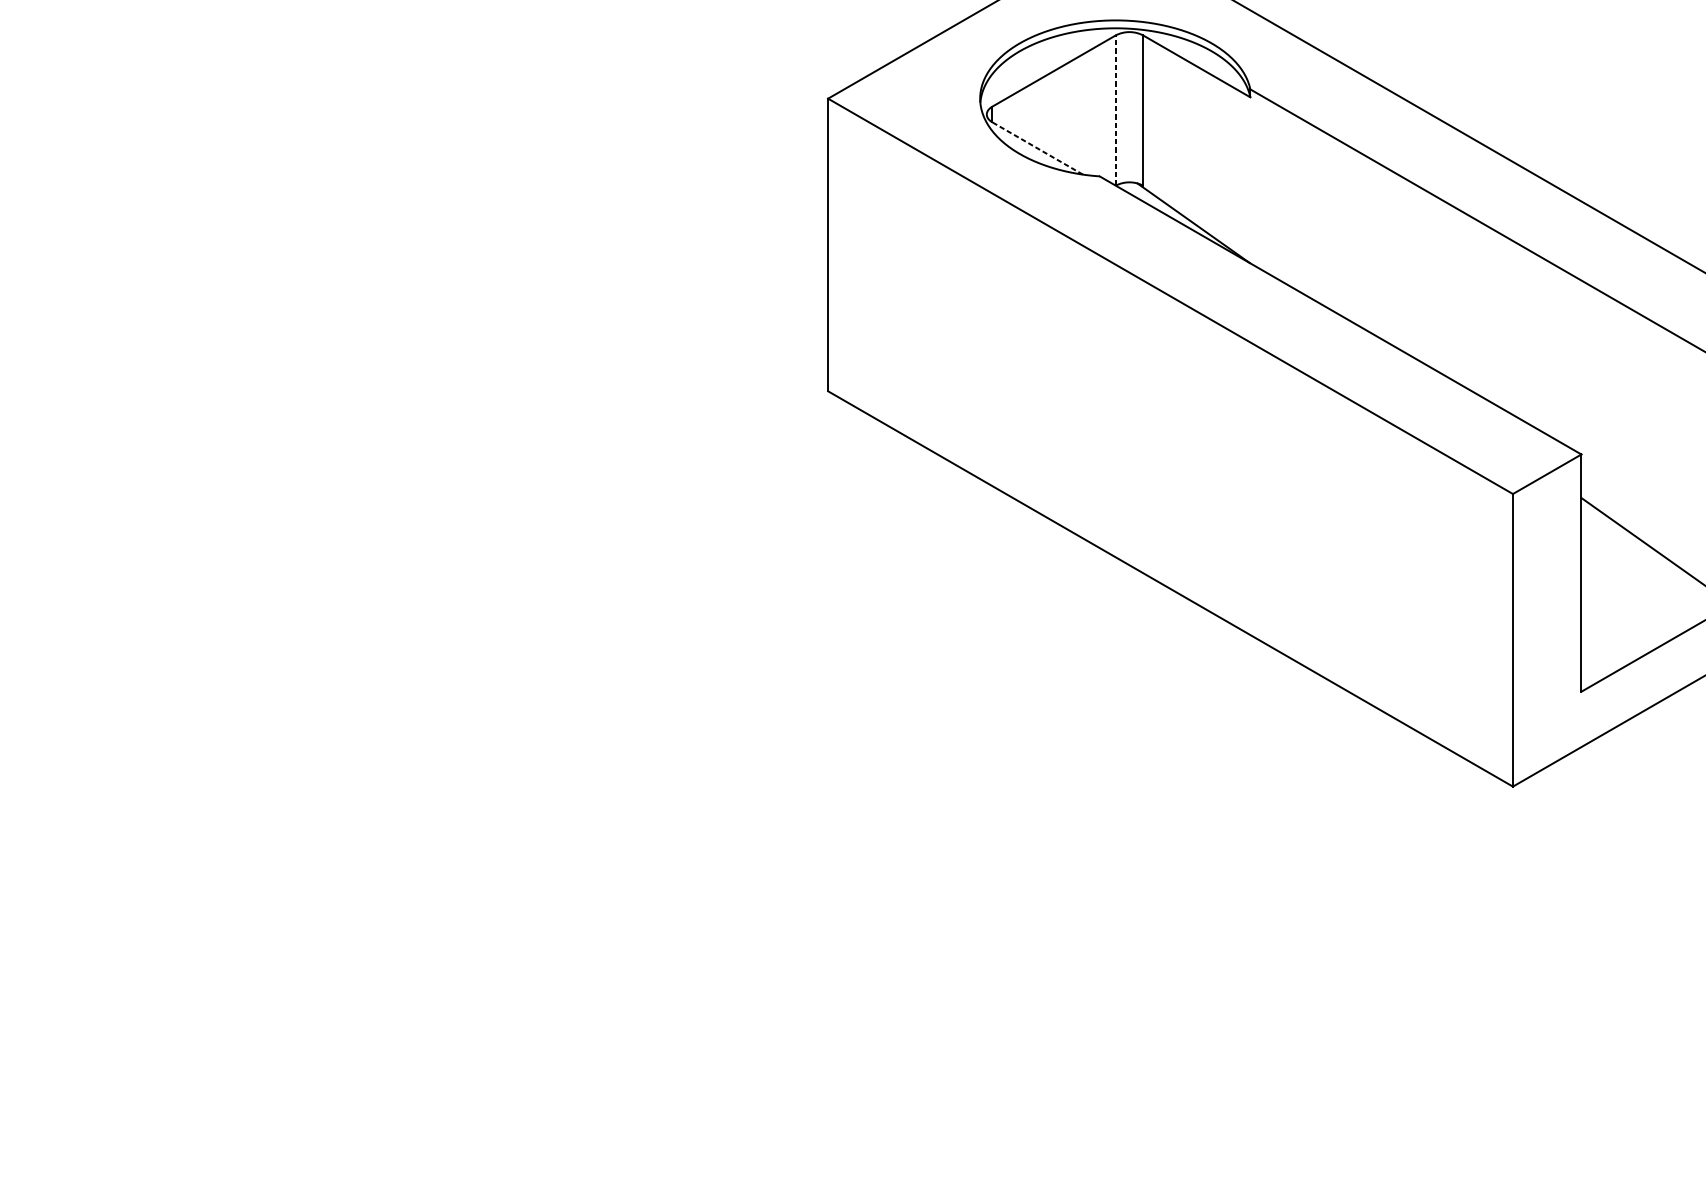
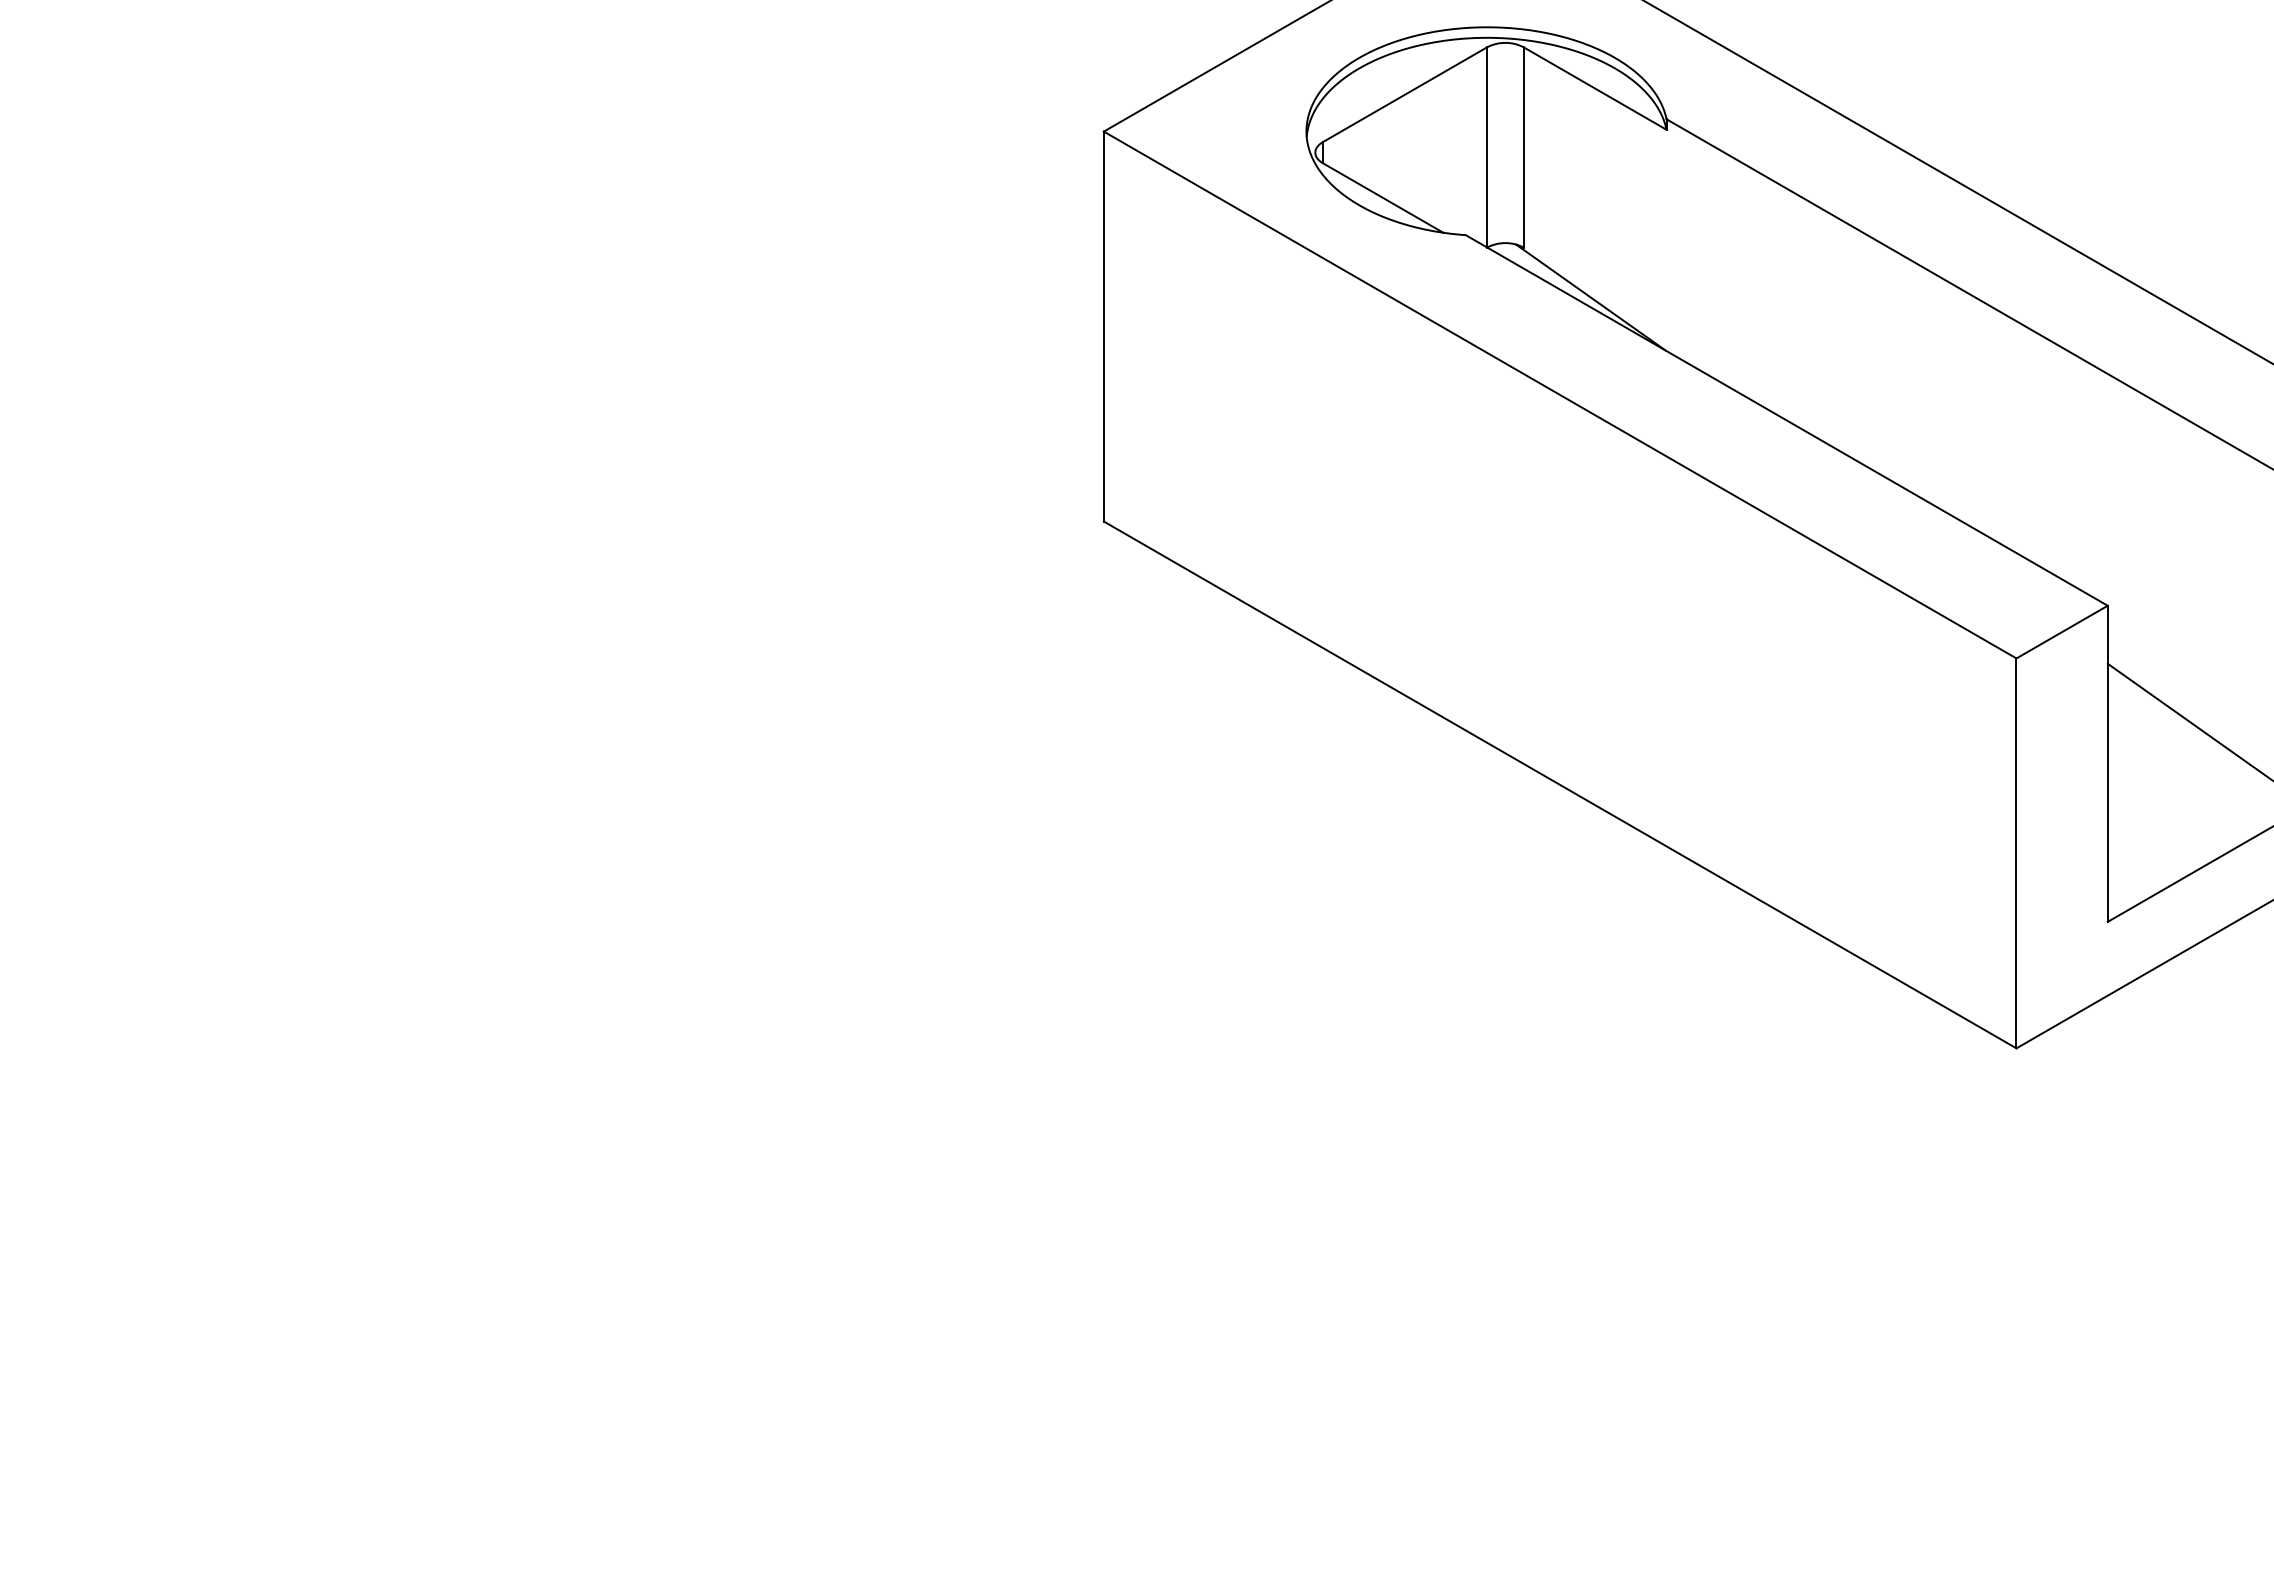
line: (1116, 109) -> (1487, 146), dashed -> solid
line: (1037, 148) -> (1383, 198), dashed -> solid

